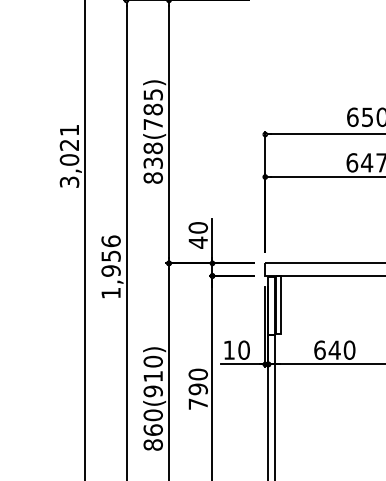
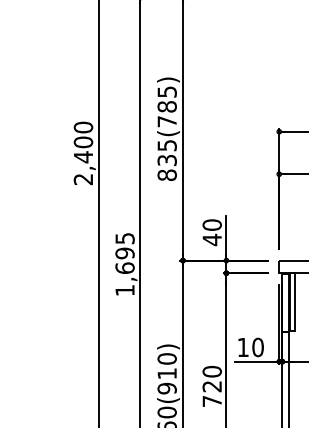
text: (152, 148) -> (166, 145), 838(785) -> 835(785)
text: (69, 155) -> (83, 152), 3,021 -> 2,400
text: (110, 255) -> (124, 252), 1,956 -> 1,695
text: (197, 389) -> (211, 386), 790 -> 720

